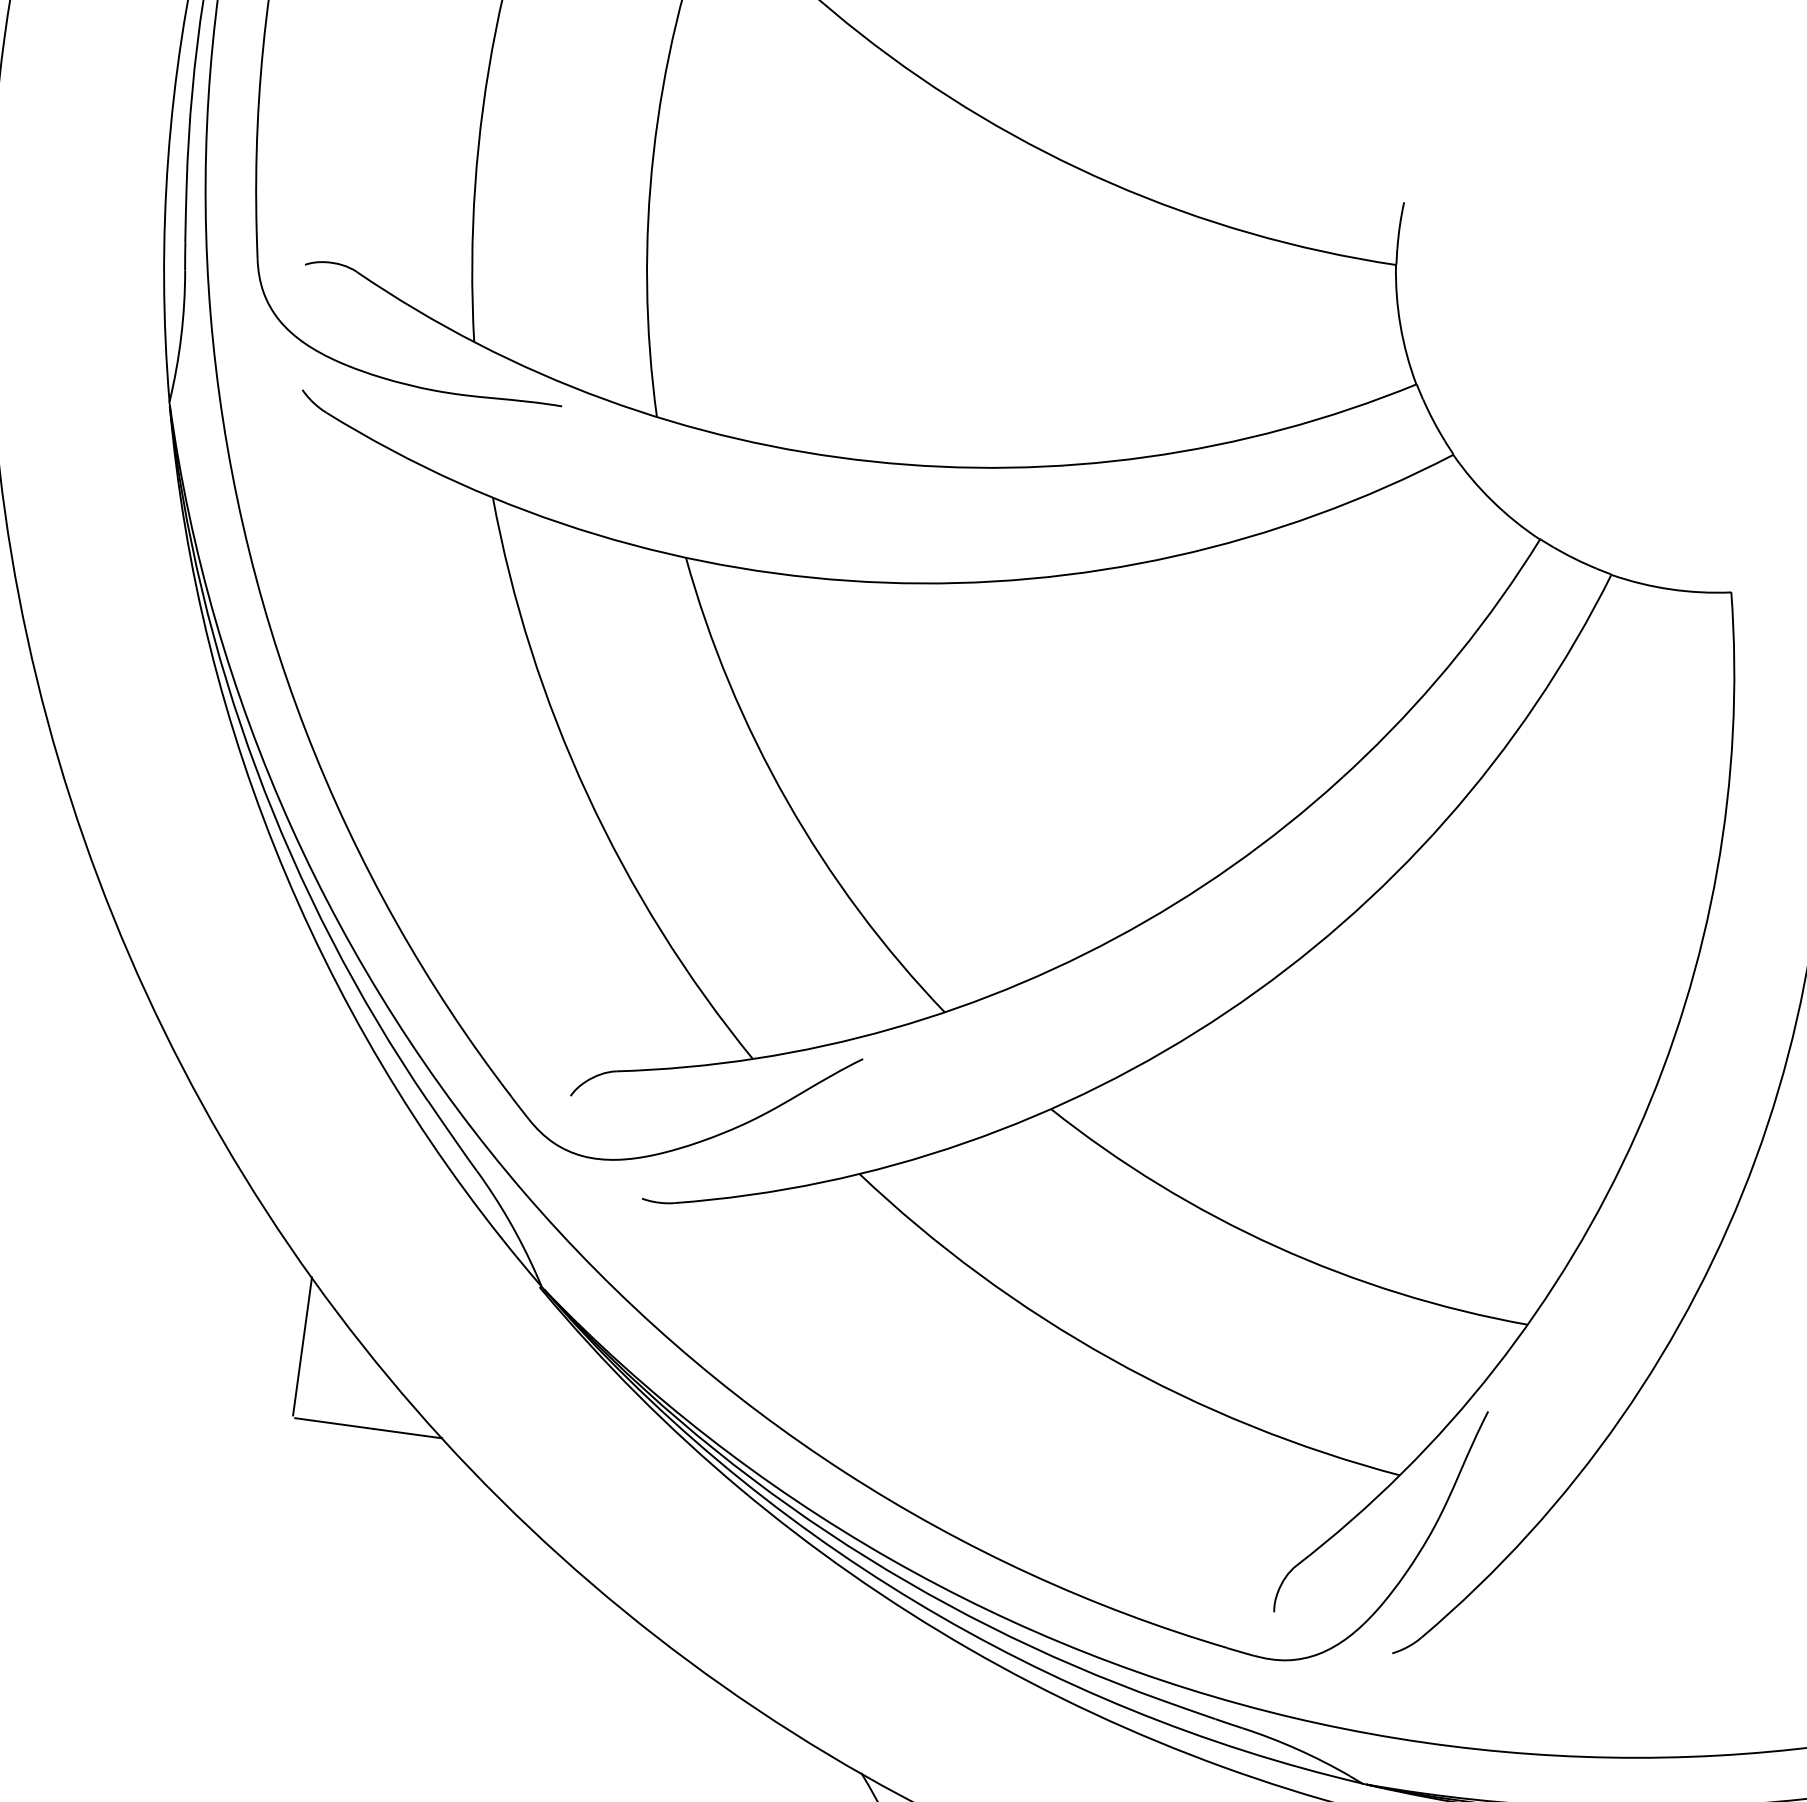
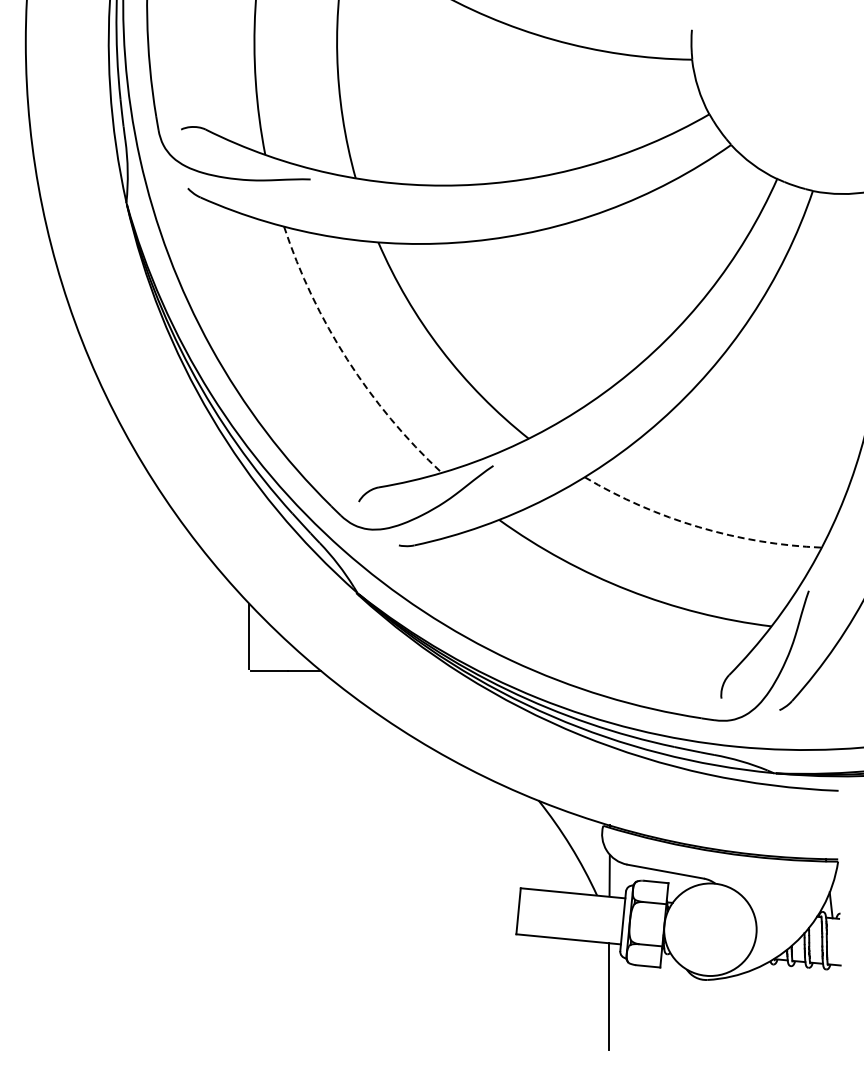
arc: (587, 794) -> (347, 359), solid -> dashed
arc: (1275, 1247) -> (698, 527), solid -> dashed

